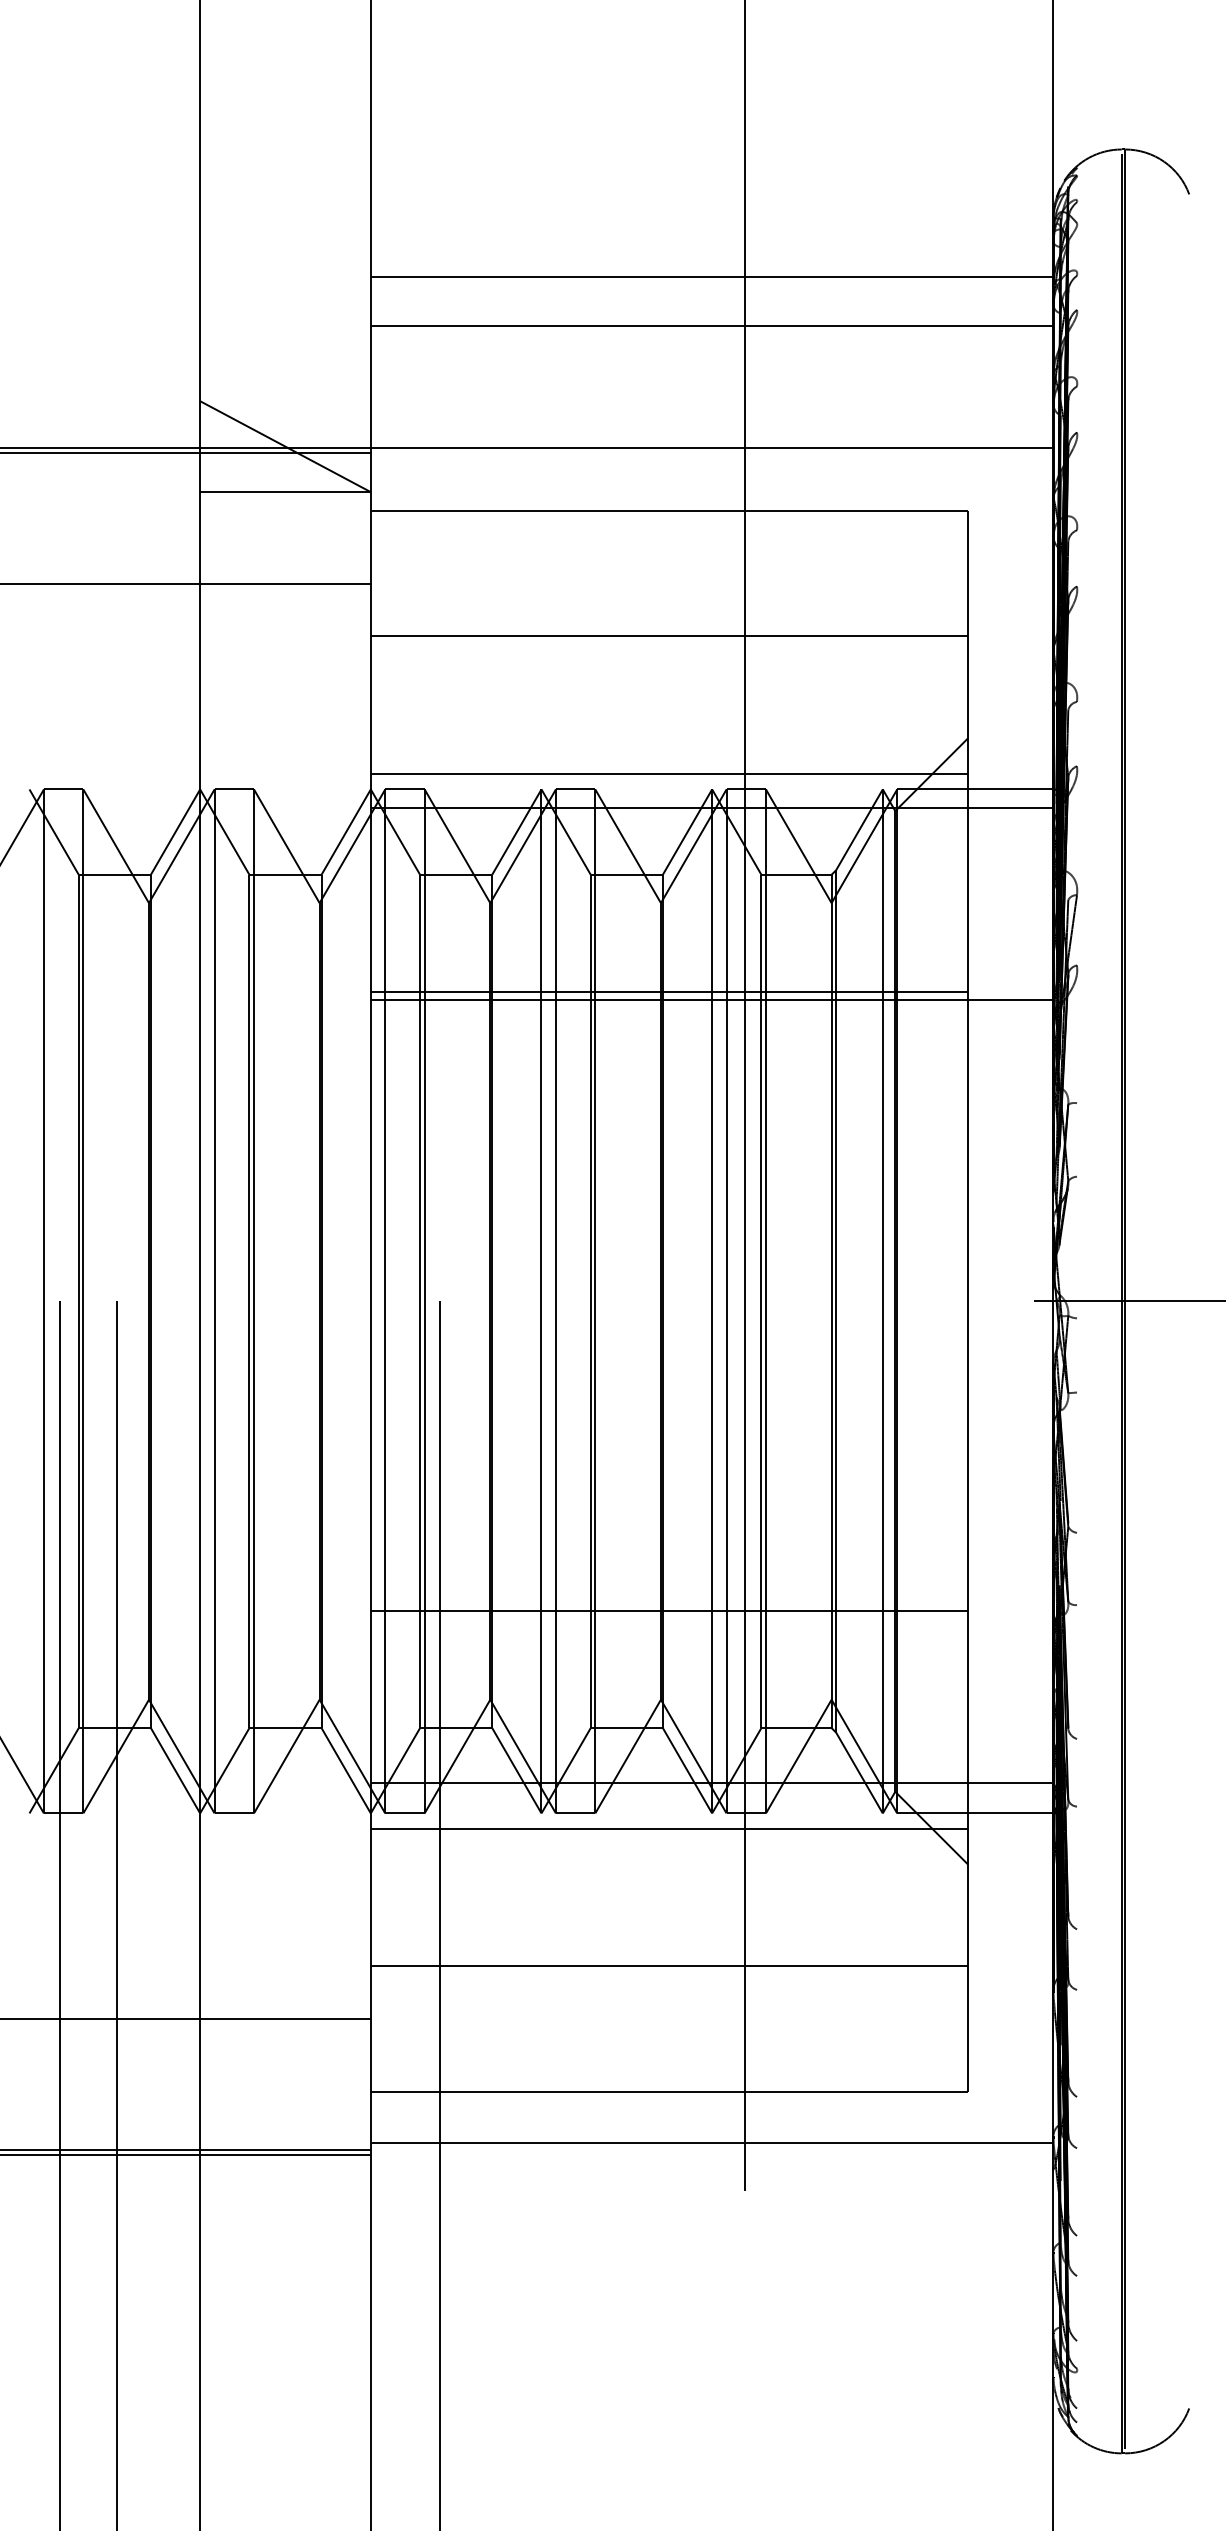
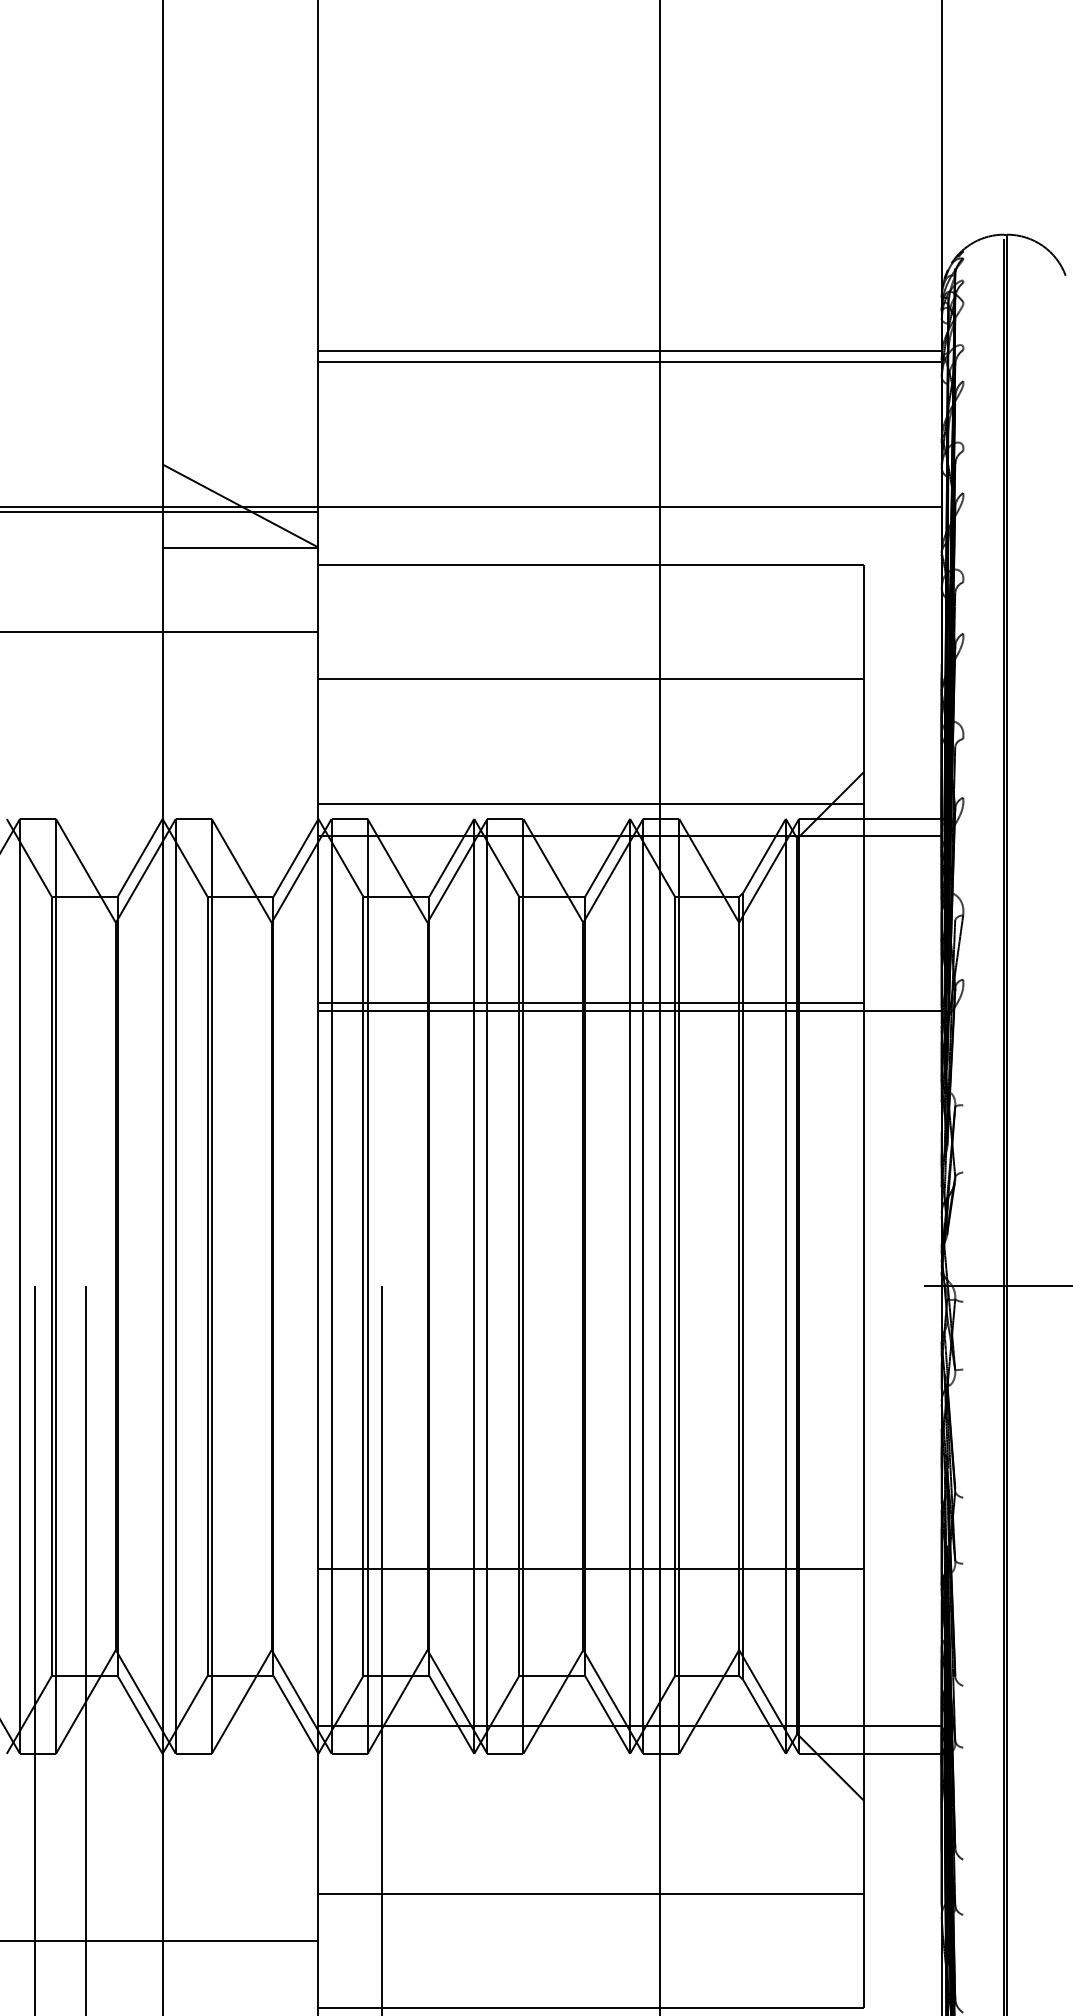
line: (711, 326) -> (629, 361), moved
line: (669, 1829) -> (591, 1768), removed

